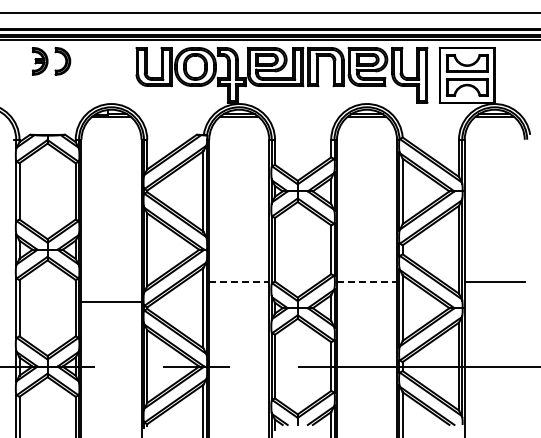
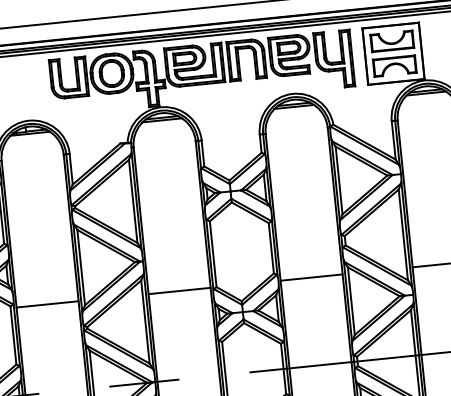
line: (239, 281) -> (179, 290), dashed -> solid
line: (367, 281) -> (312, 277), dashed -> solid
line: (111, 301) -> (47, 304), moved

